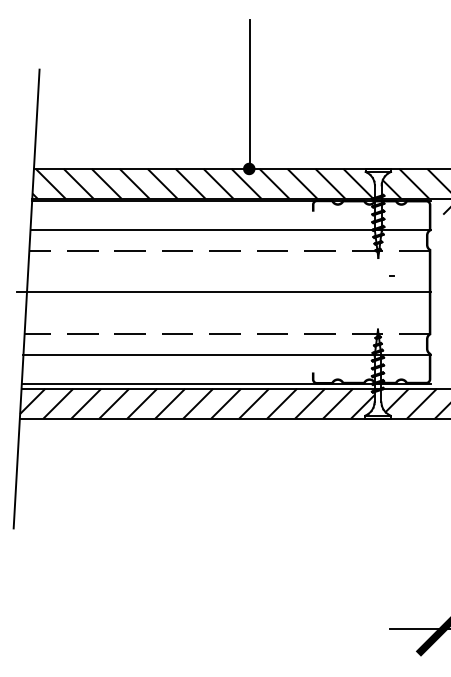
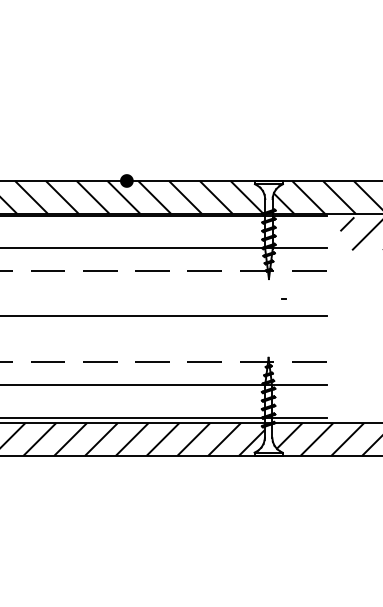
line: (249, 94) -> (127, 99), removed
fill: (371, 291) -> (261, 315), removed

